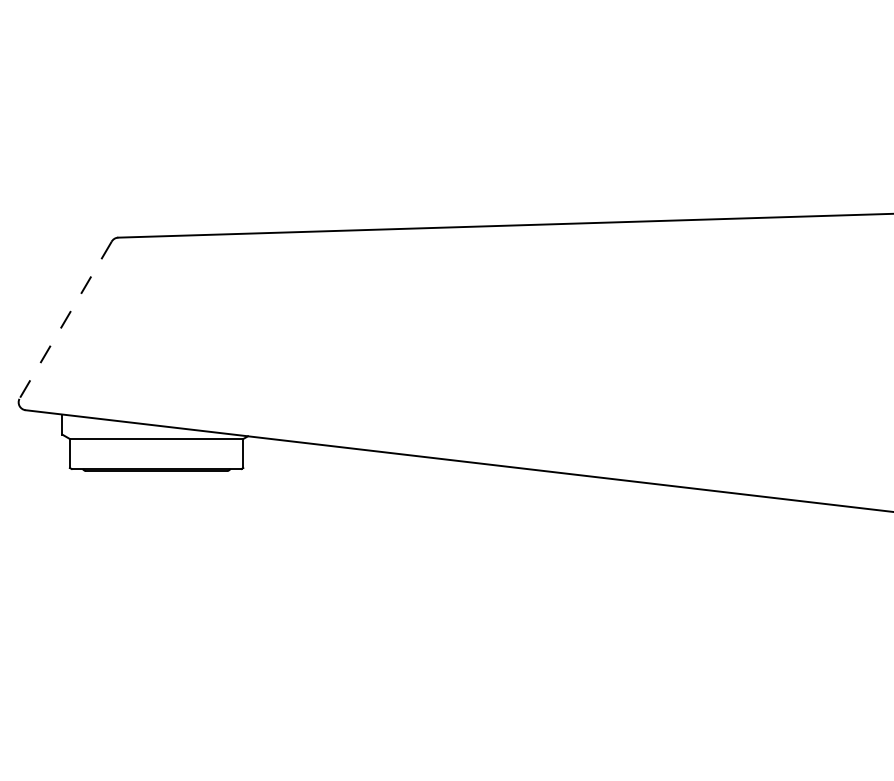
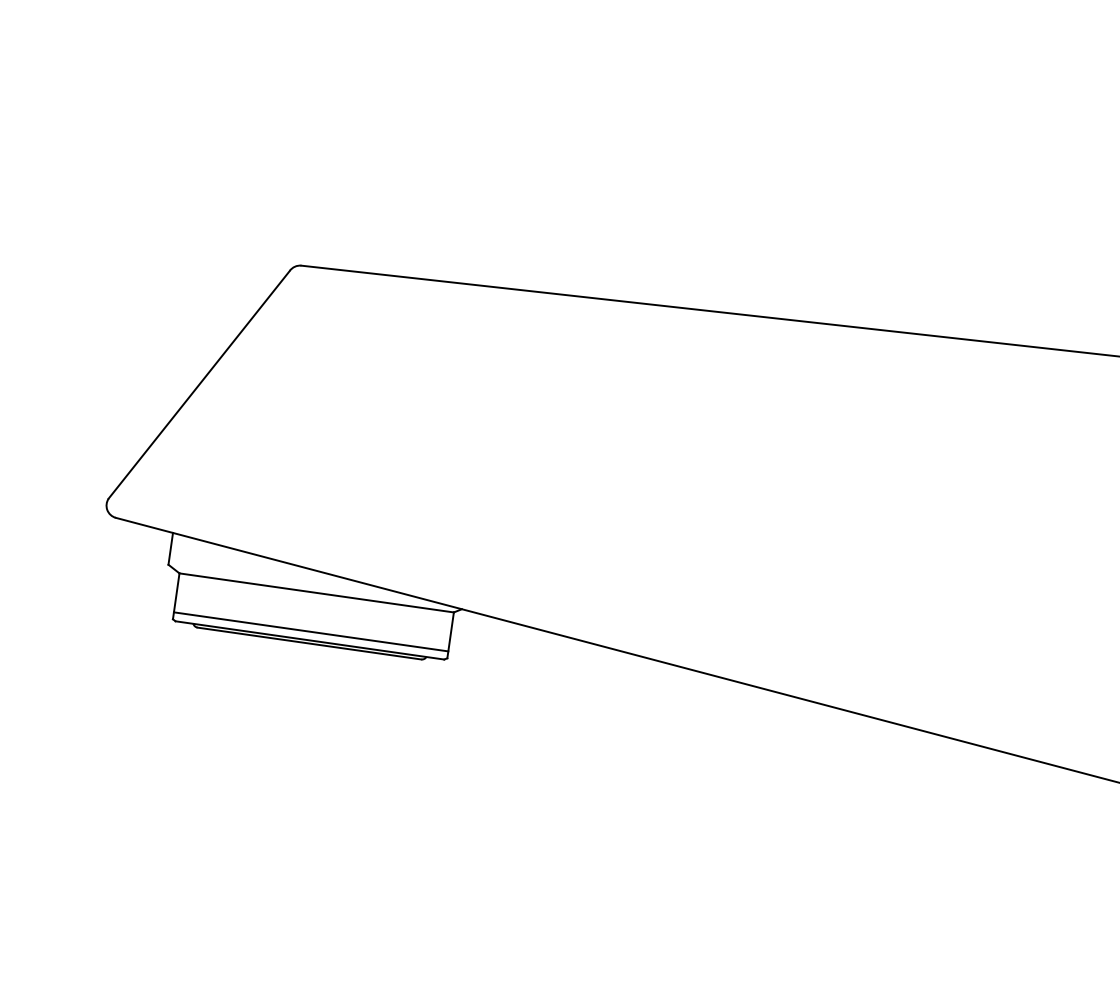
line: (65, 320) -> (199, 384), dashed -> solid
line: (156, 463) -> (311, 631), added

